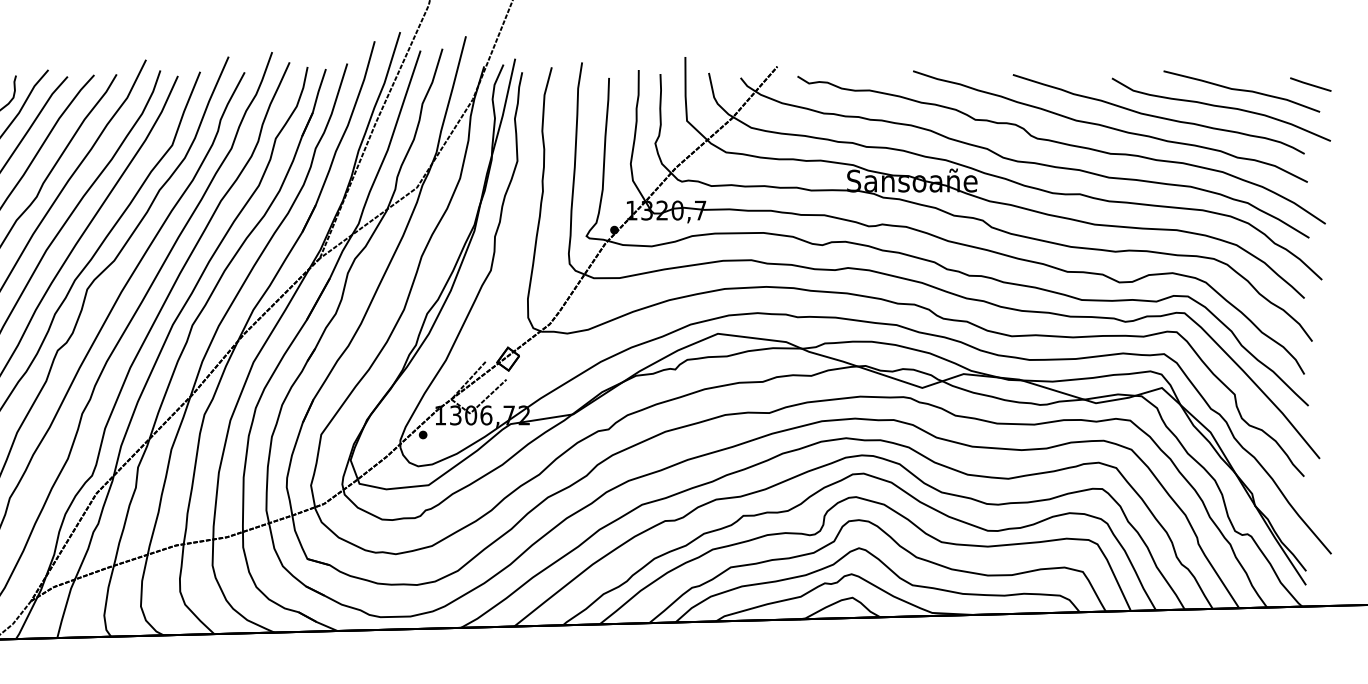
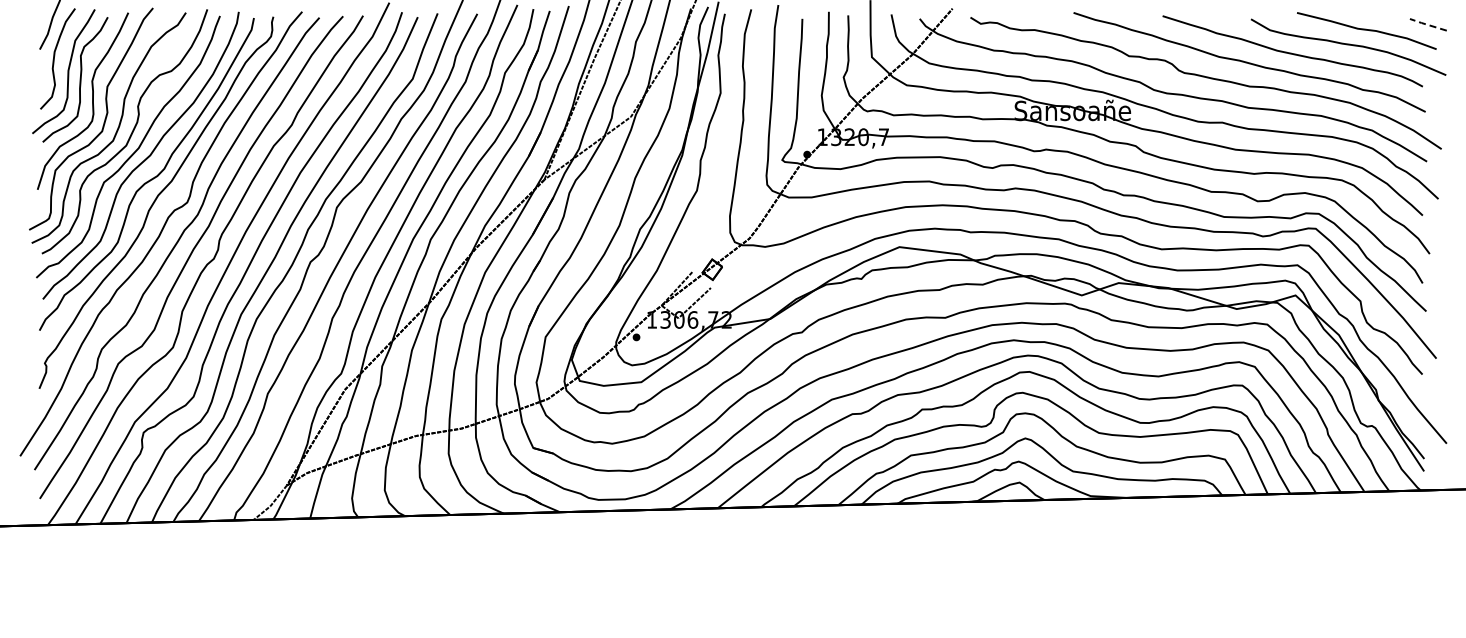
line: (1309, 84) -> (1427, 24), solid -> dashed

